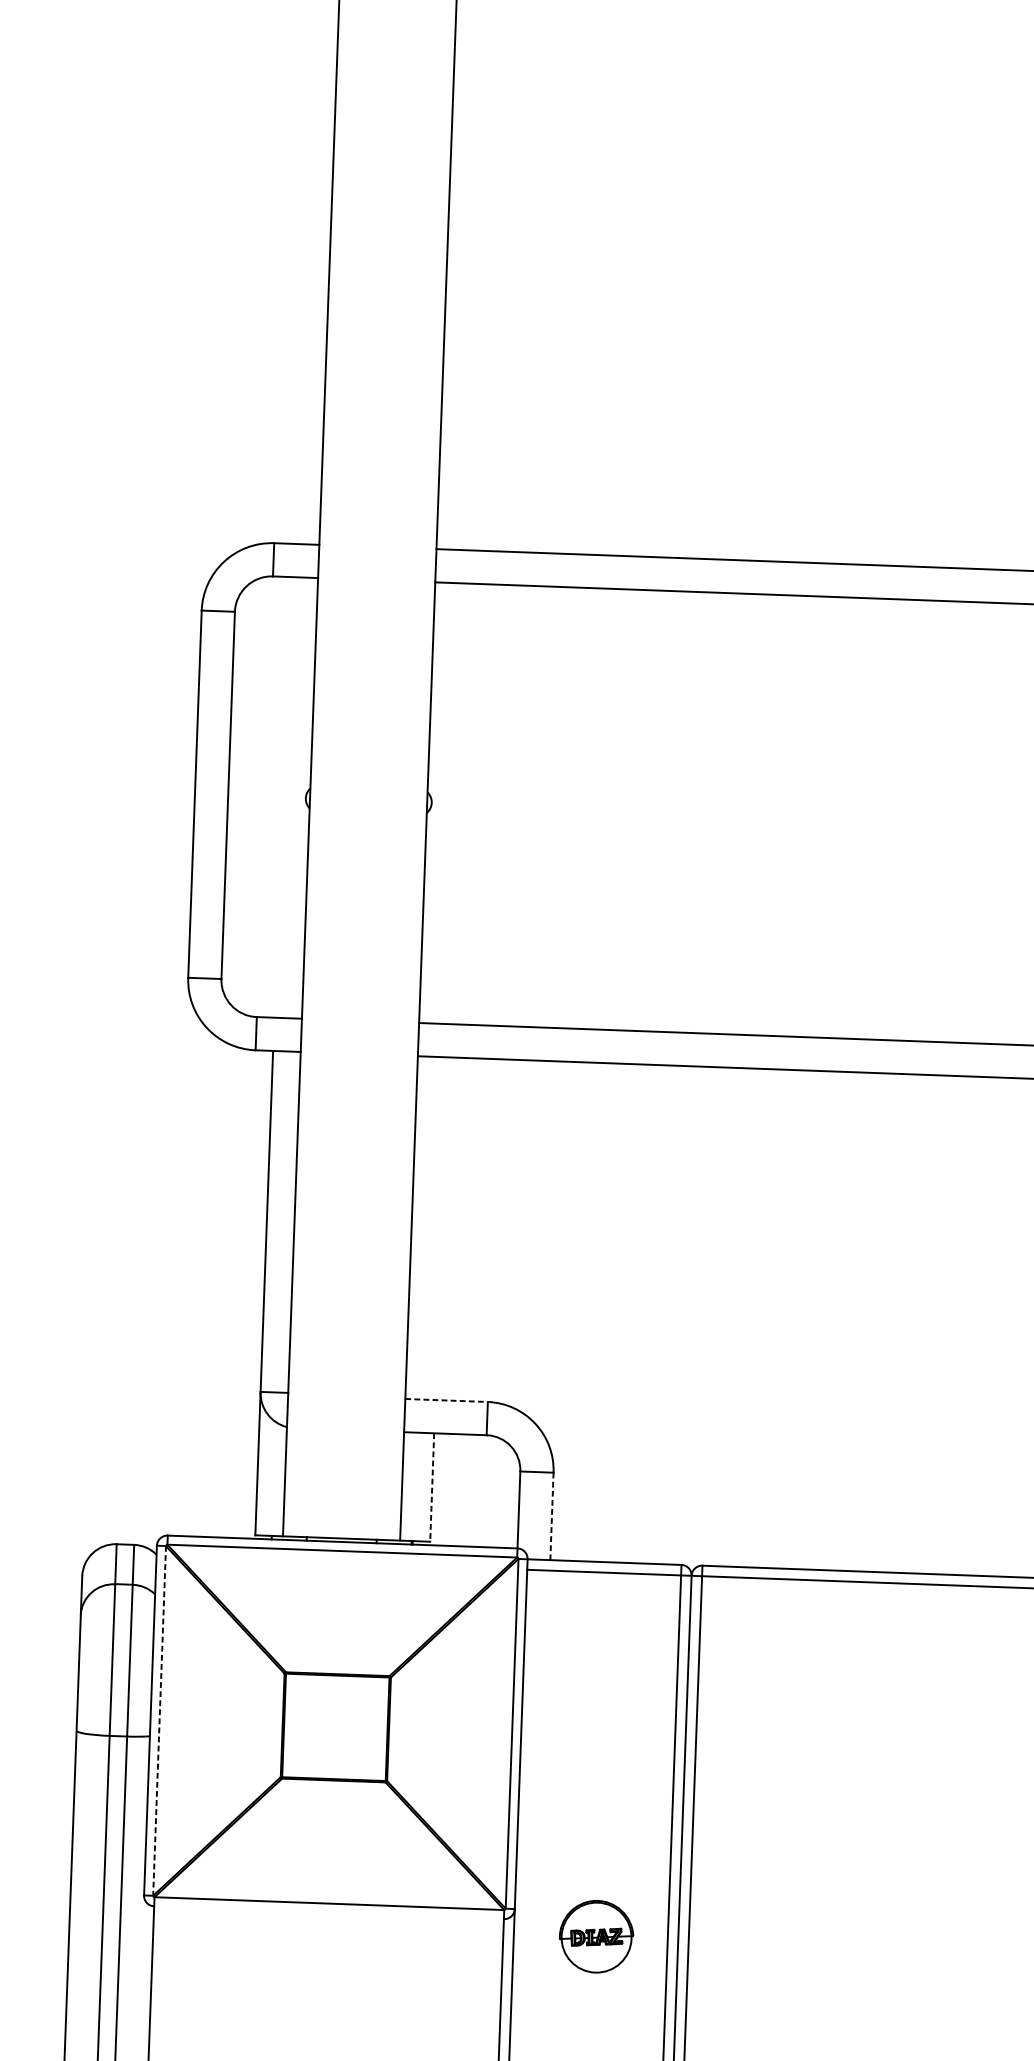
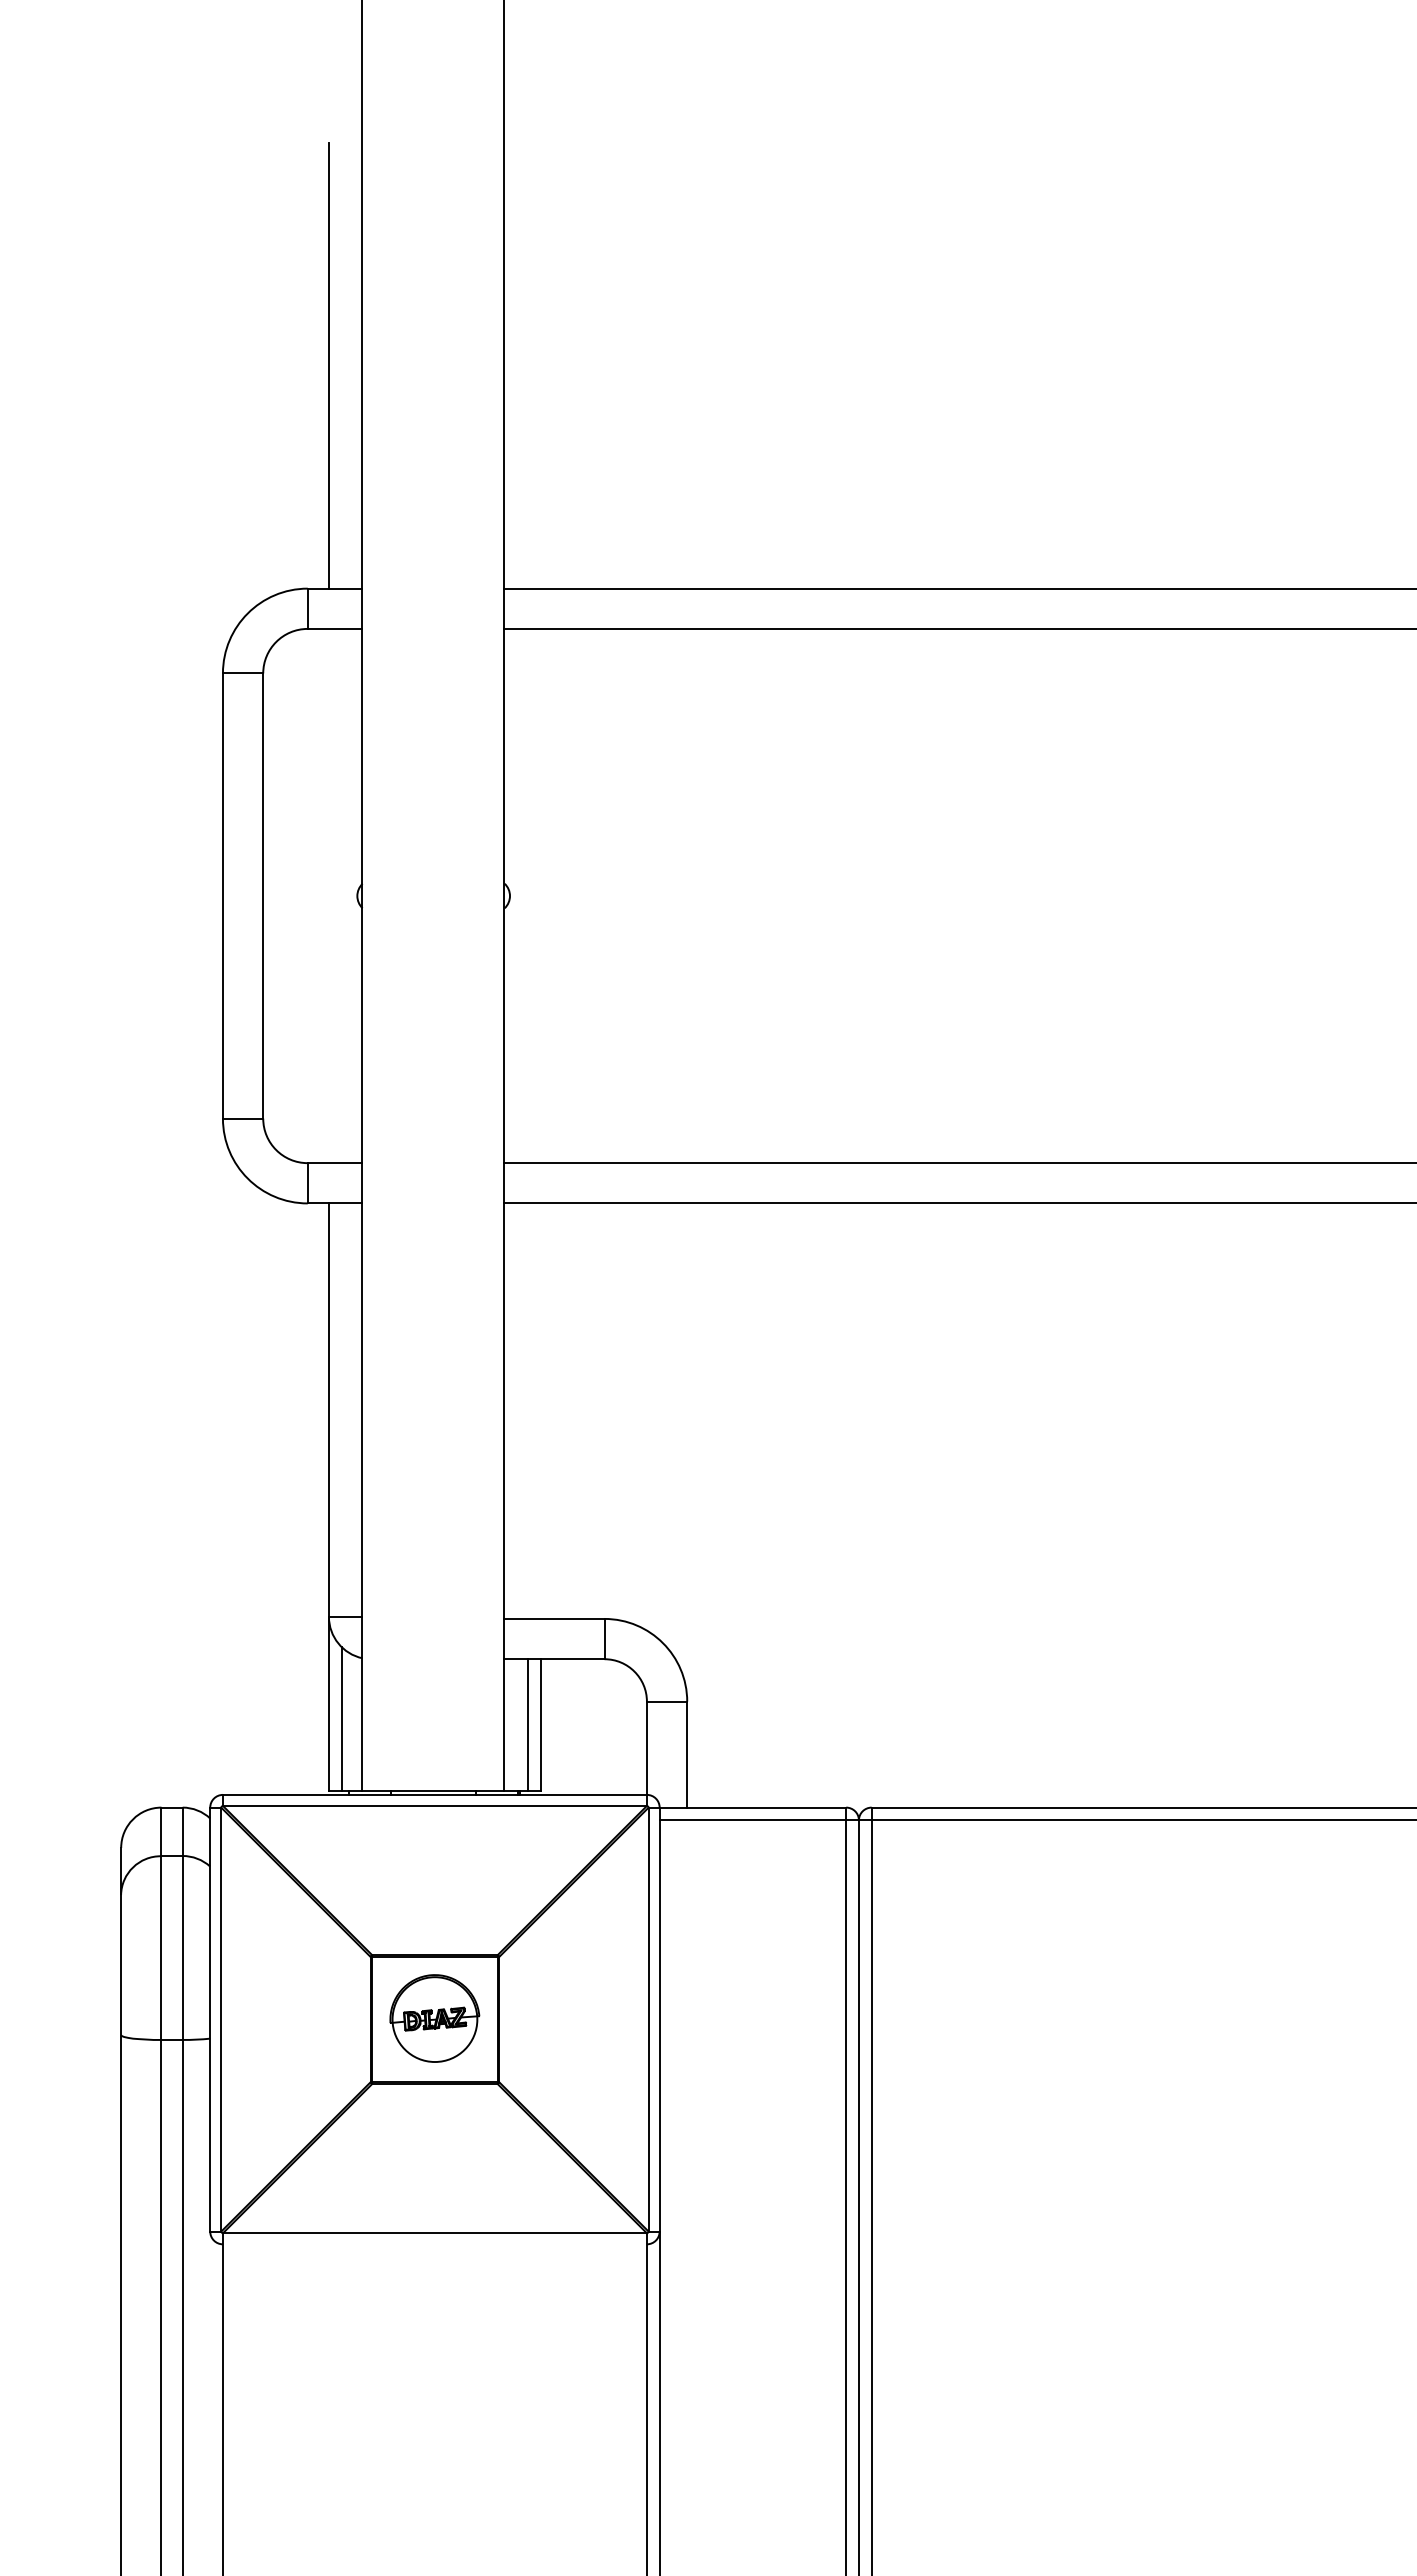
line: (298, 359) -> (328, 365), added
line: (447, 1400) -> (555, 1618), dashed -> solid
line: (267, 1476) -> (341, 1718), added
line: (421, 1486) -> (528, 1724), added
line: (431, 1487) -> (540, 1724), dashed -> solid
line: (552, 1516) -> (687, 1754), dashed -> solid
line: (159, 1720) -> (221, 2019), dashed -> solid
part: (596, 1936) -> (434, 2018), moved

